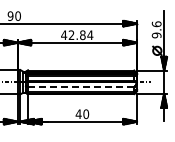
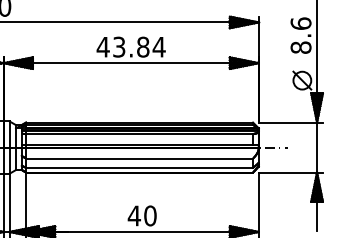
text: (71, 35) -> (118, 47), 42.84 -> 43.84
text: (156, 35) -> (300, 47), 9.6 -> 8.6
line: (81, 87) -> (140, 158), dashed -> solid

